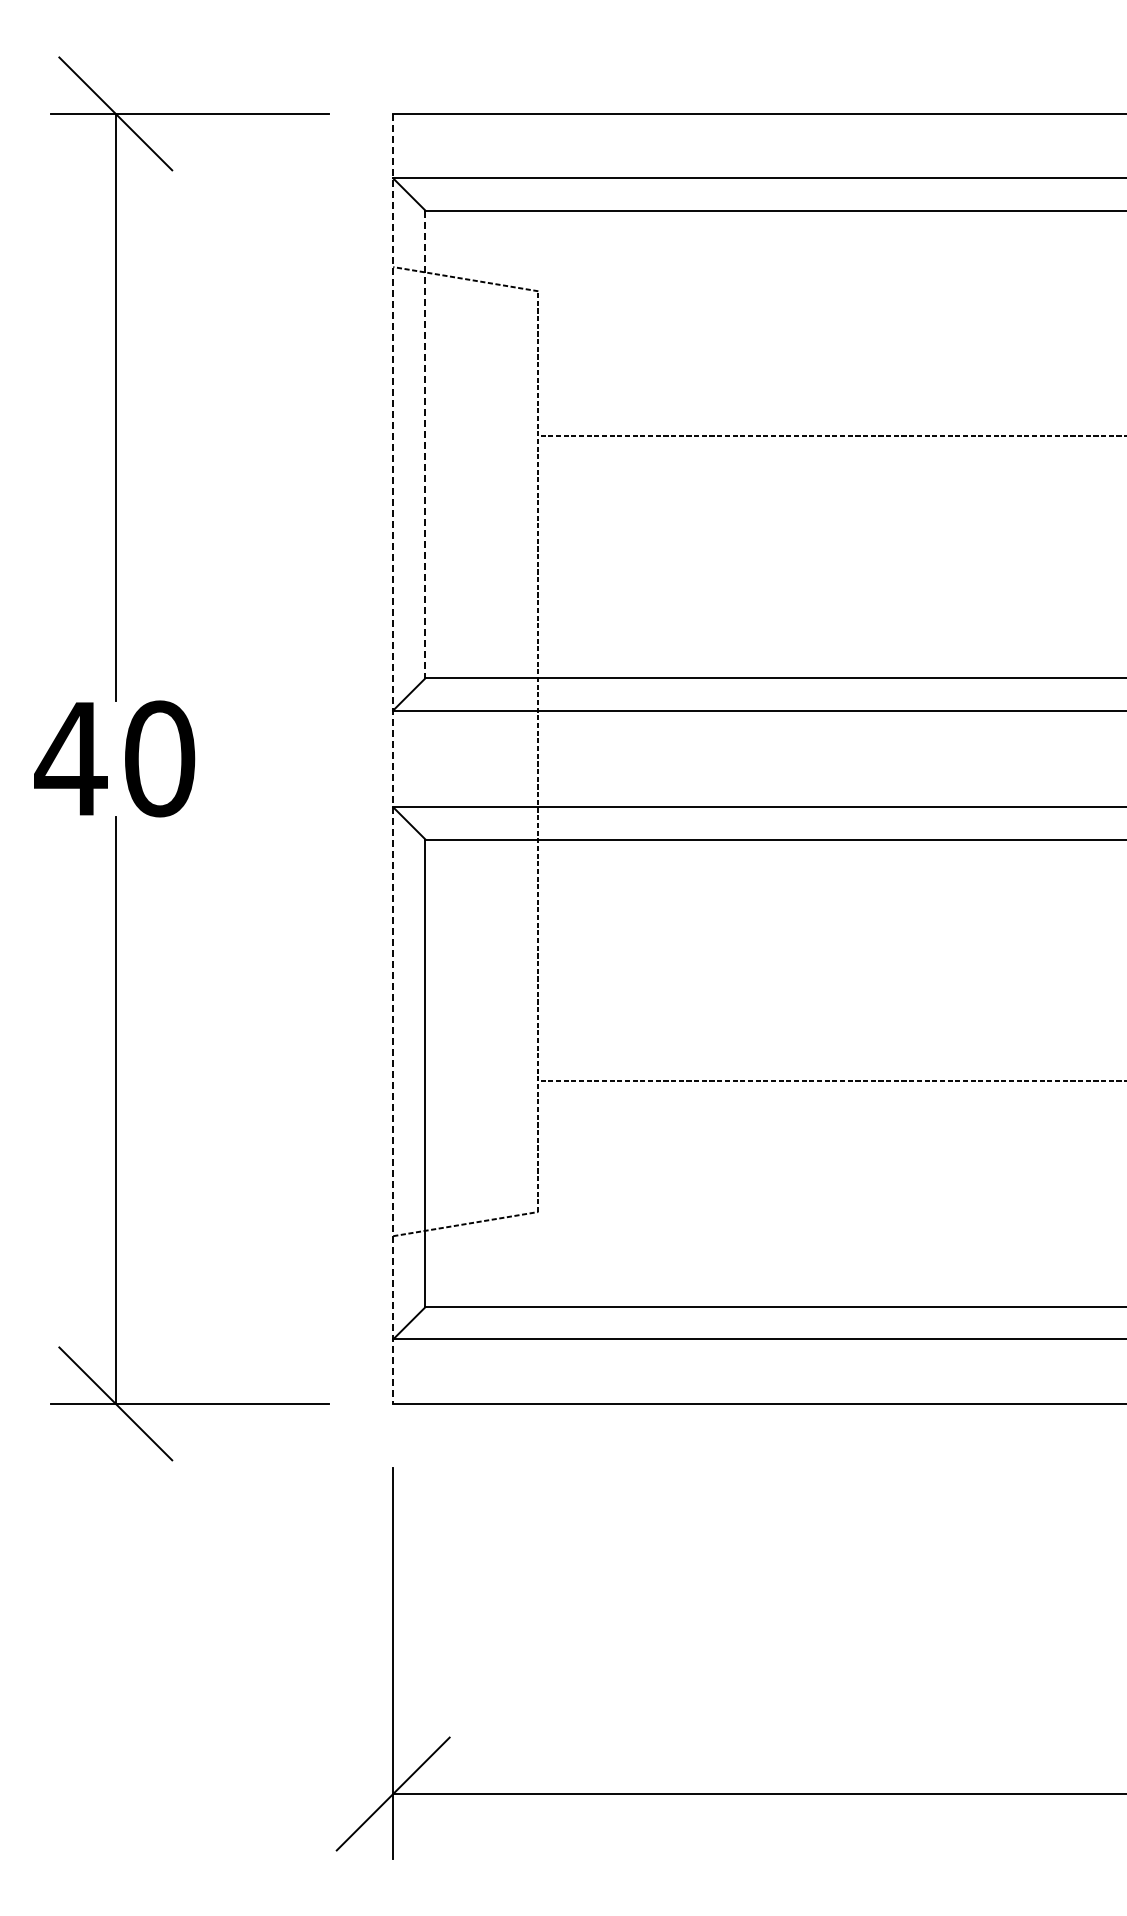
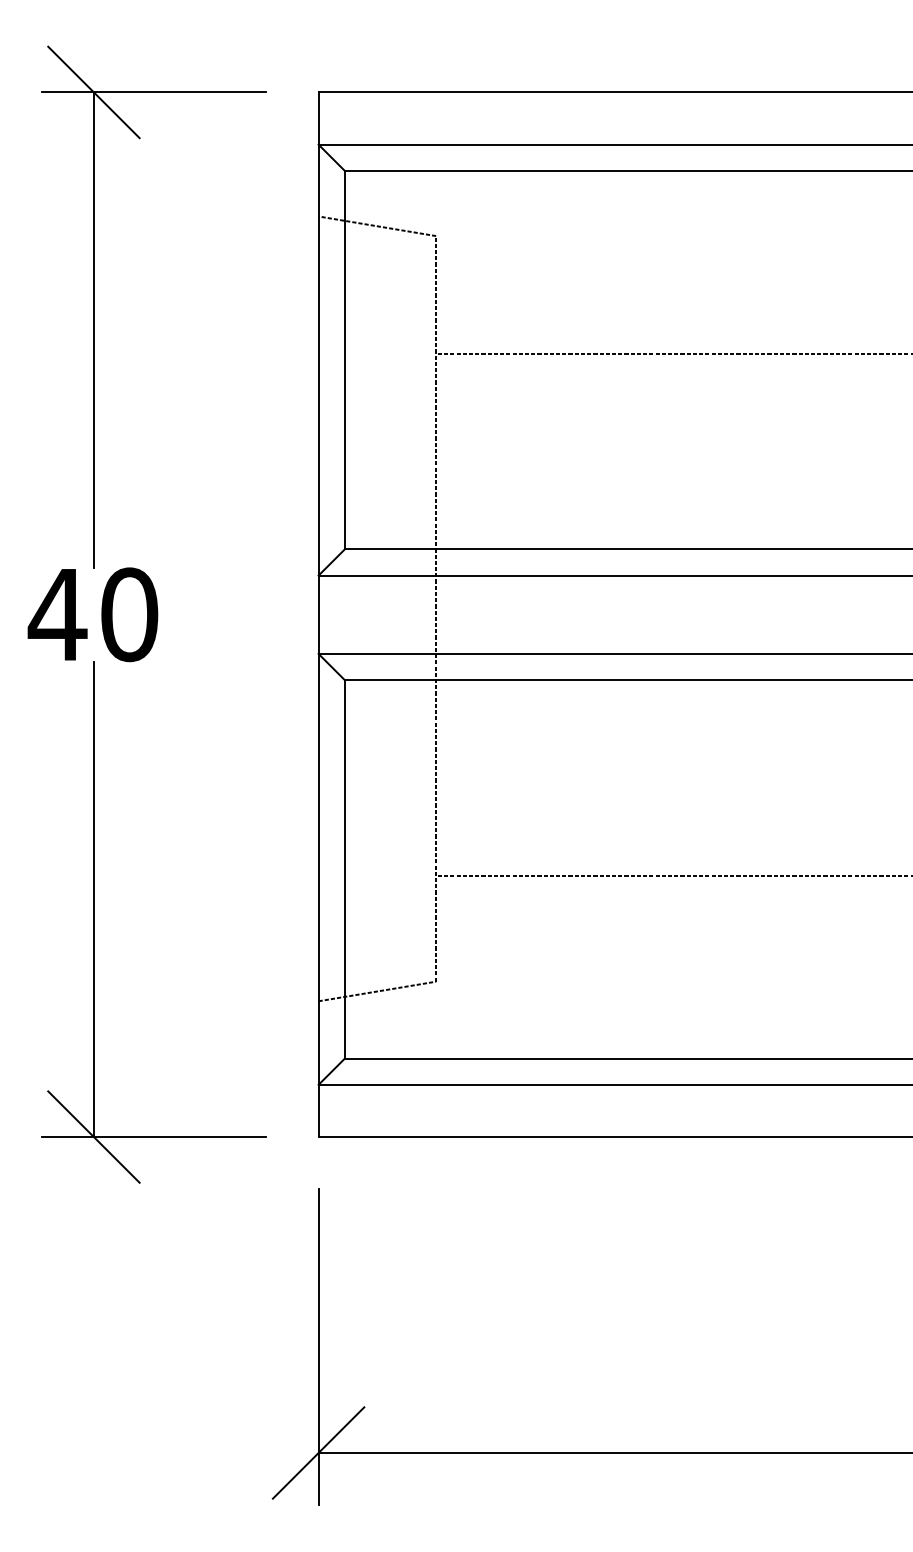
line: (425, 444) -> (344, 360), dashed -> solid
line: (393, 758) -> (318, 614), dashed -> solid

